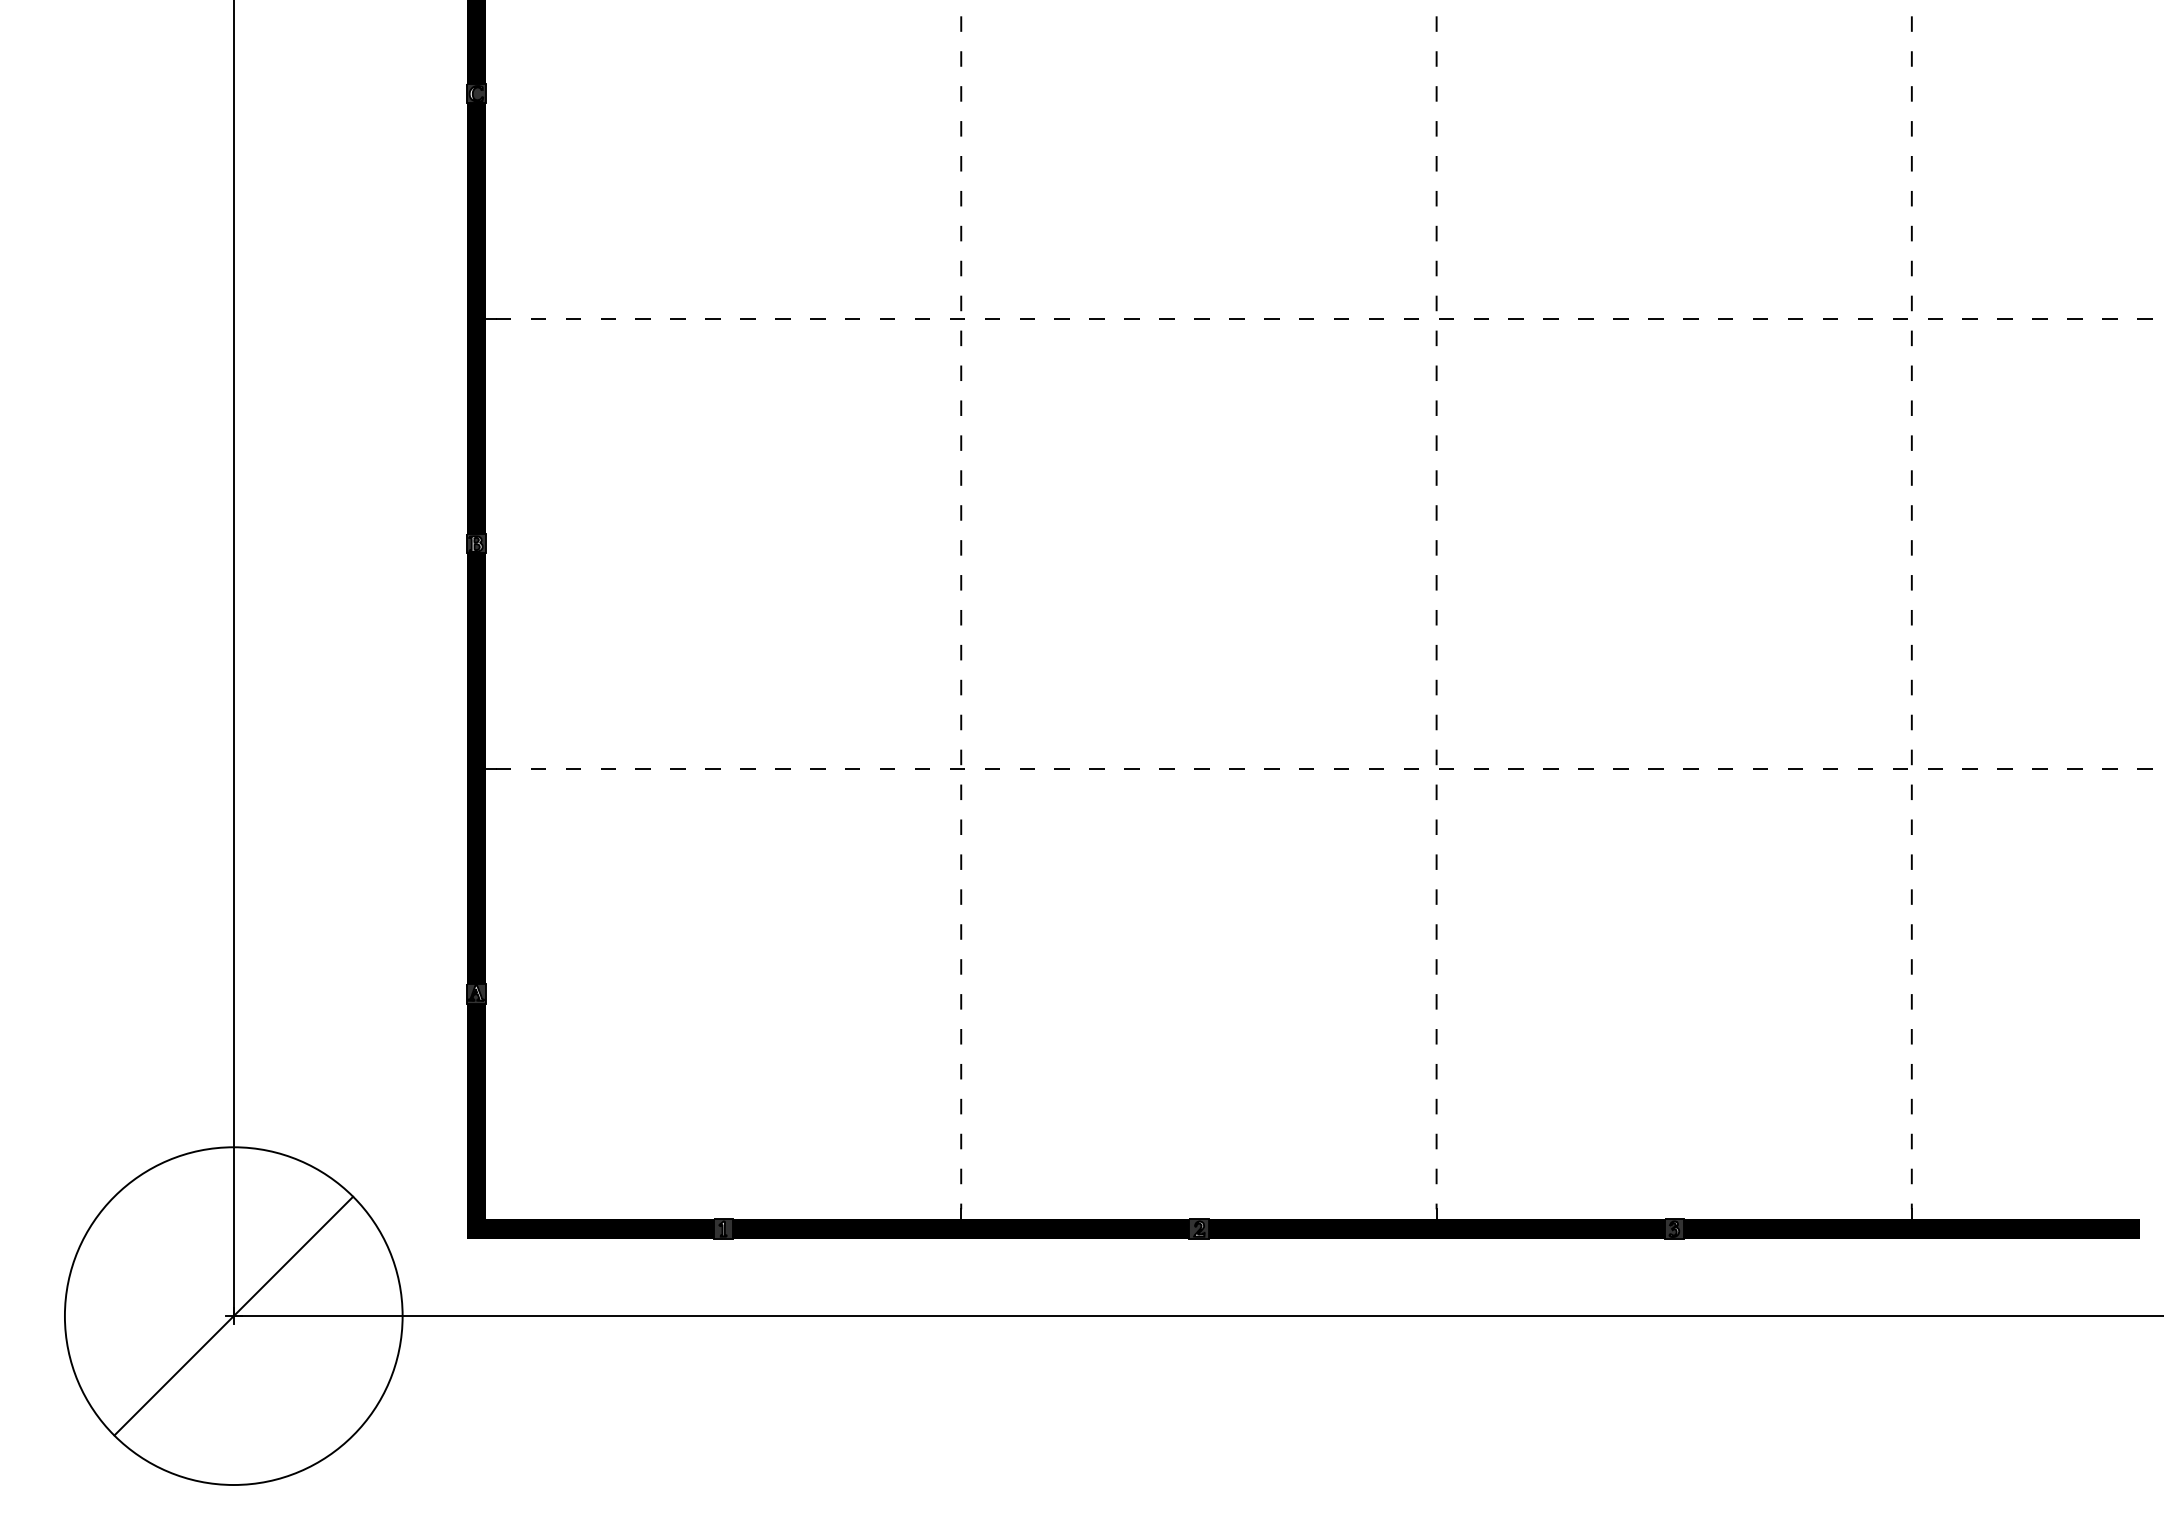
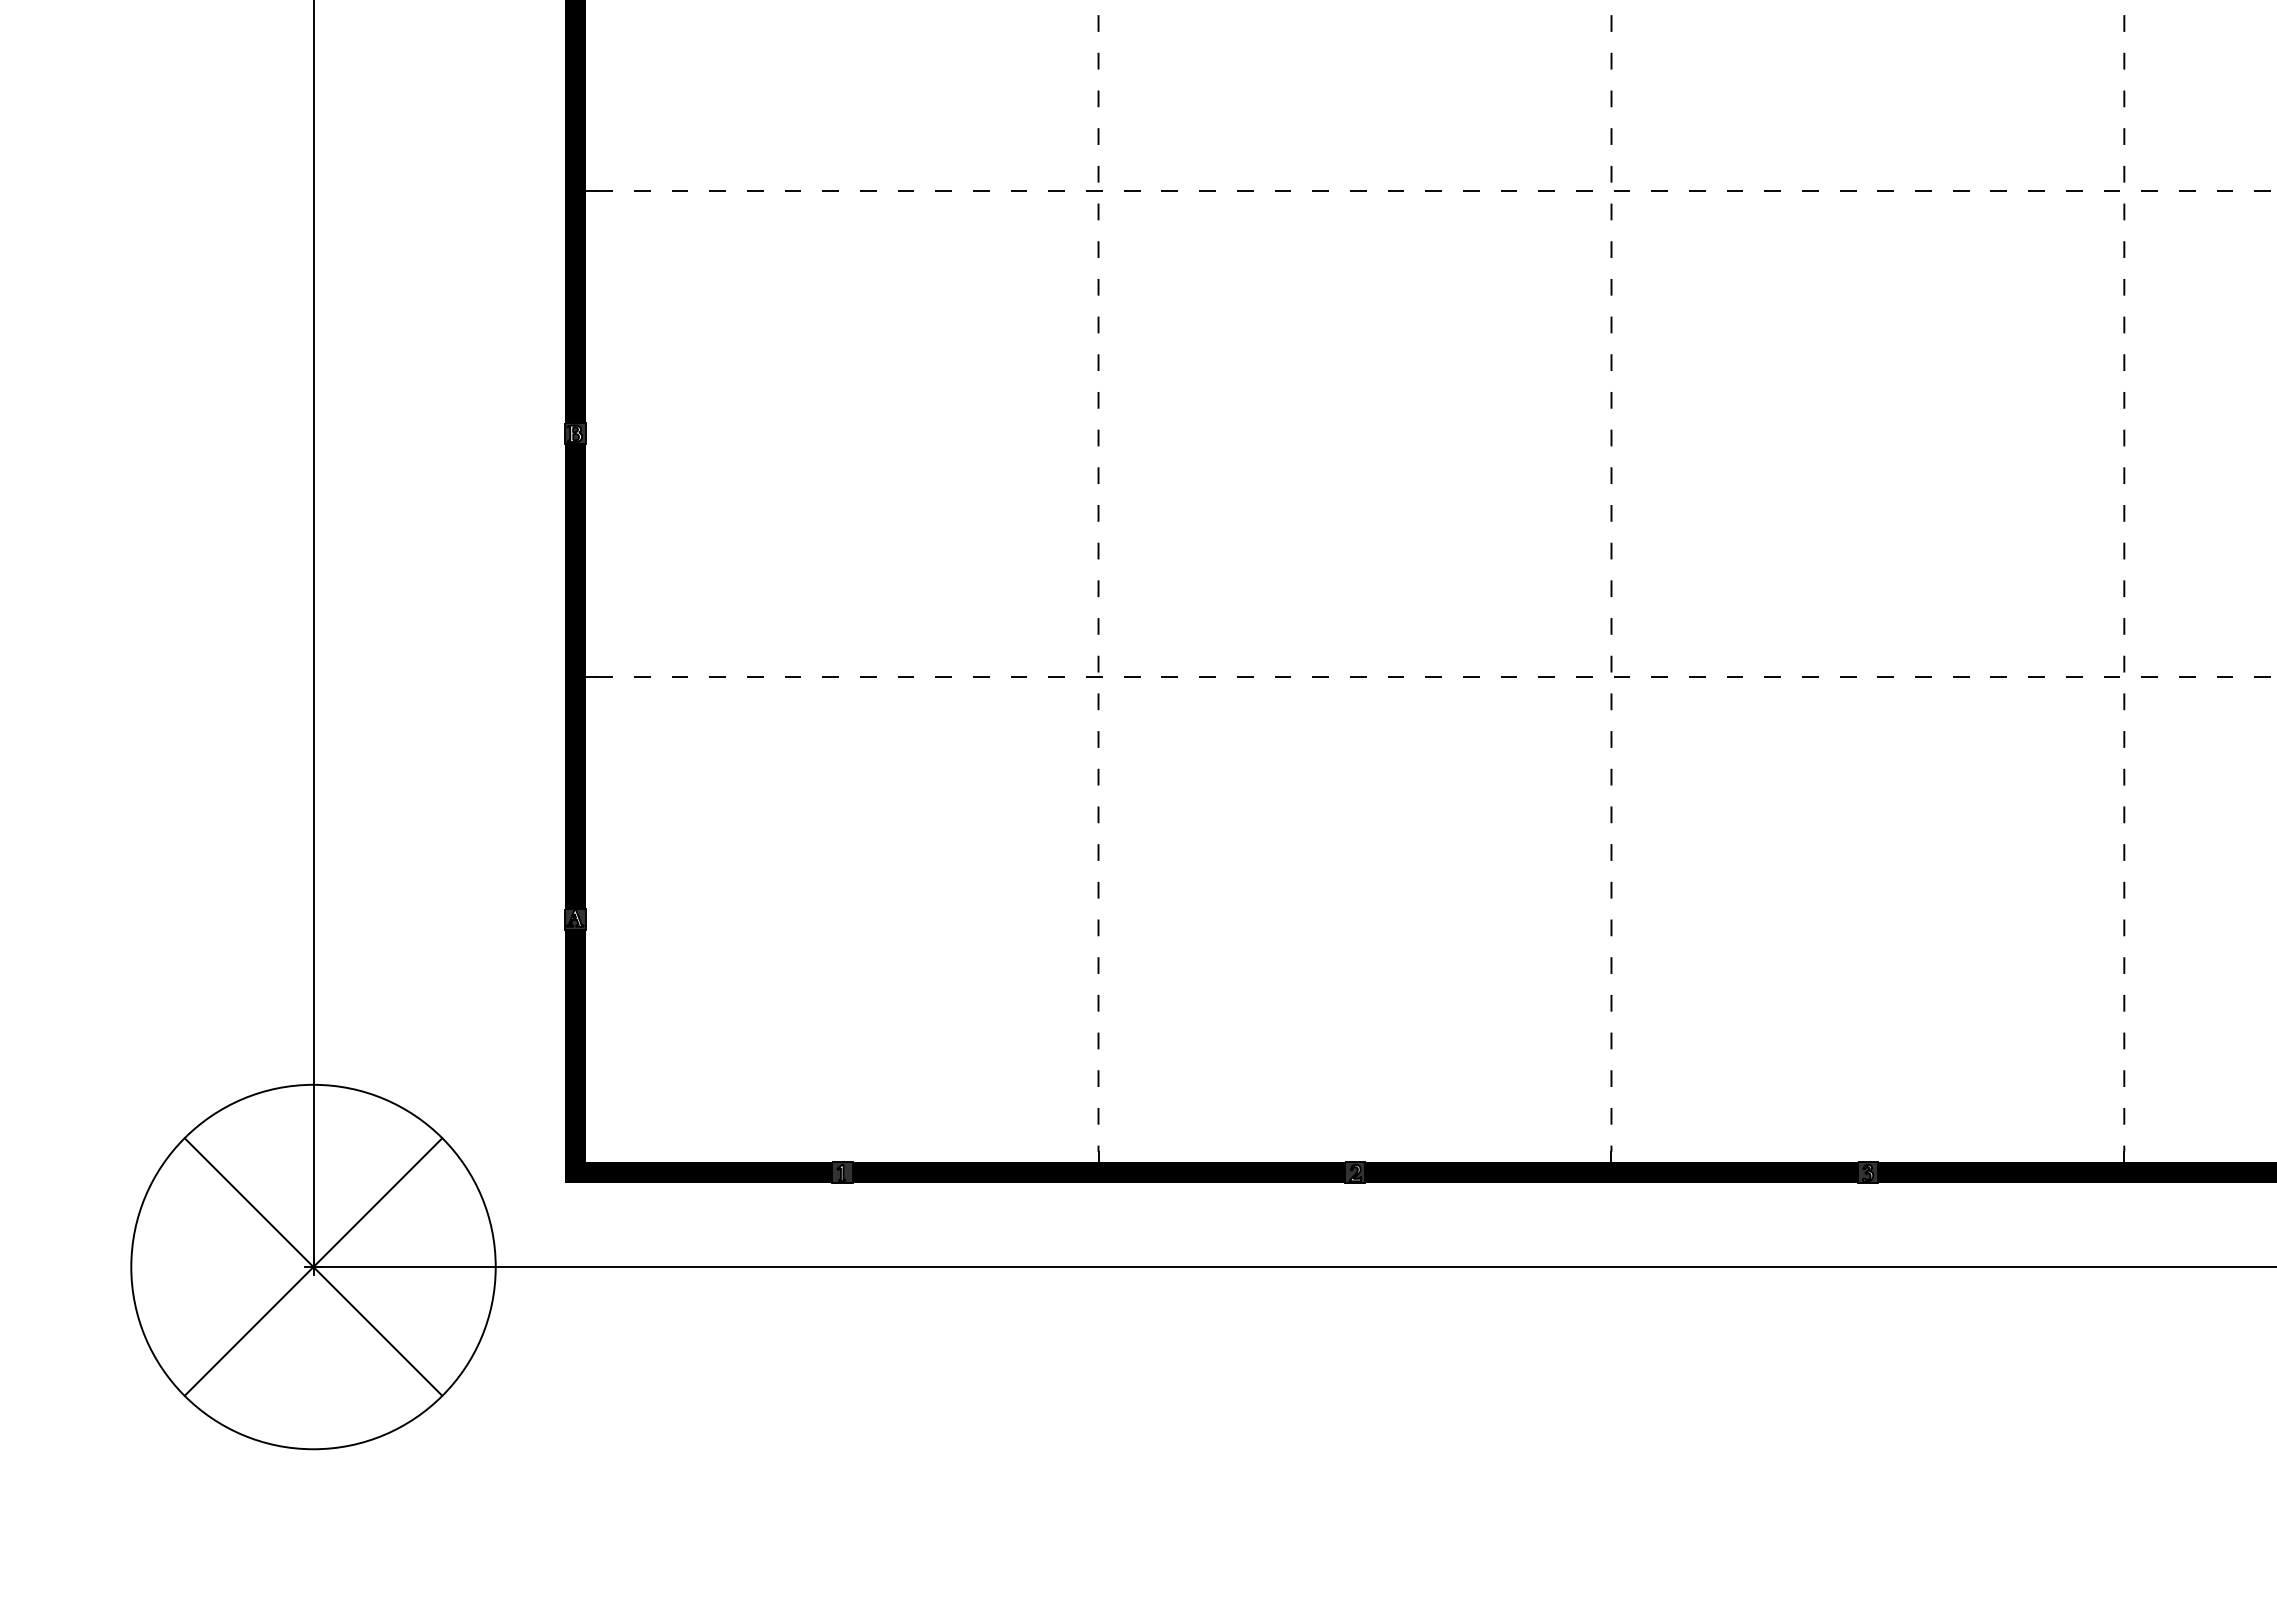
line: (233, 1315) -> (313, 1266), added

